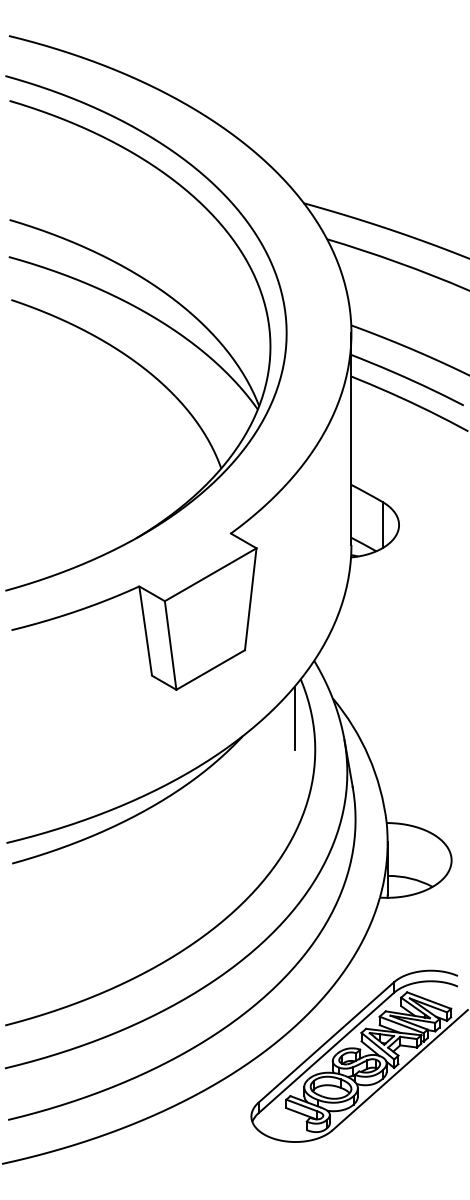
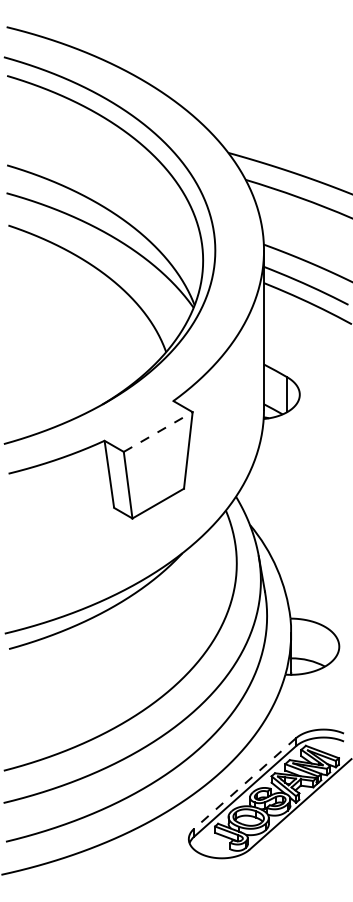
line: (210, 574) -> (158, 431), solid -> dashed
line: (294, 717) -> (221, 539), removed
line: (326, 1042) -> (245, 783), solid -> dashed

